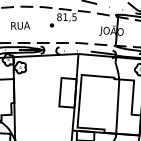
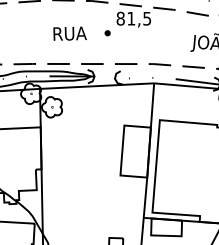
text: (20, 25) -> (69, 33), moved

